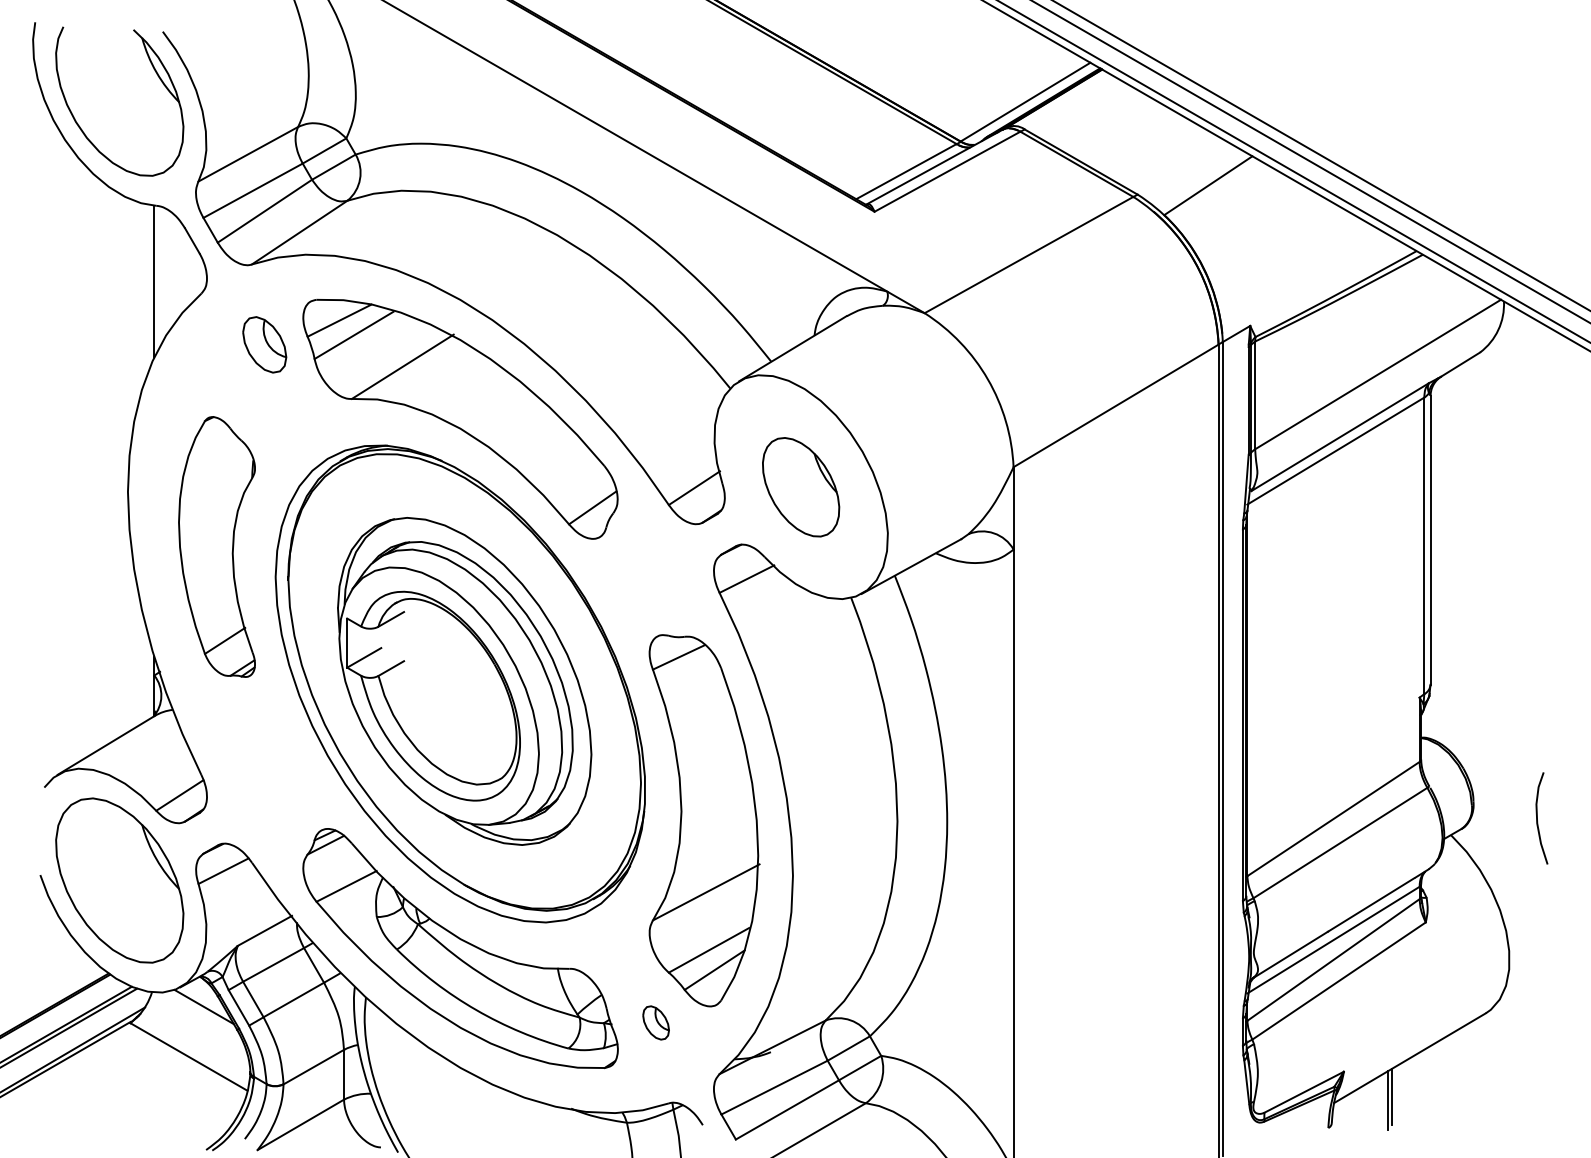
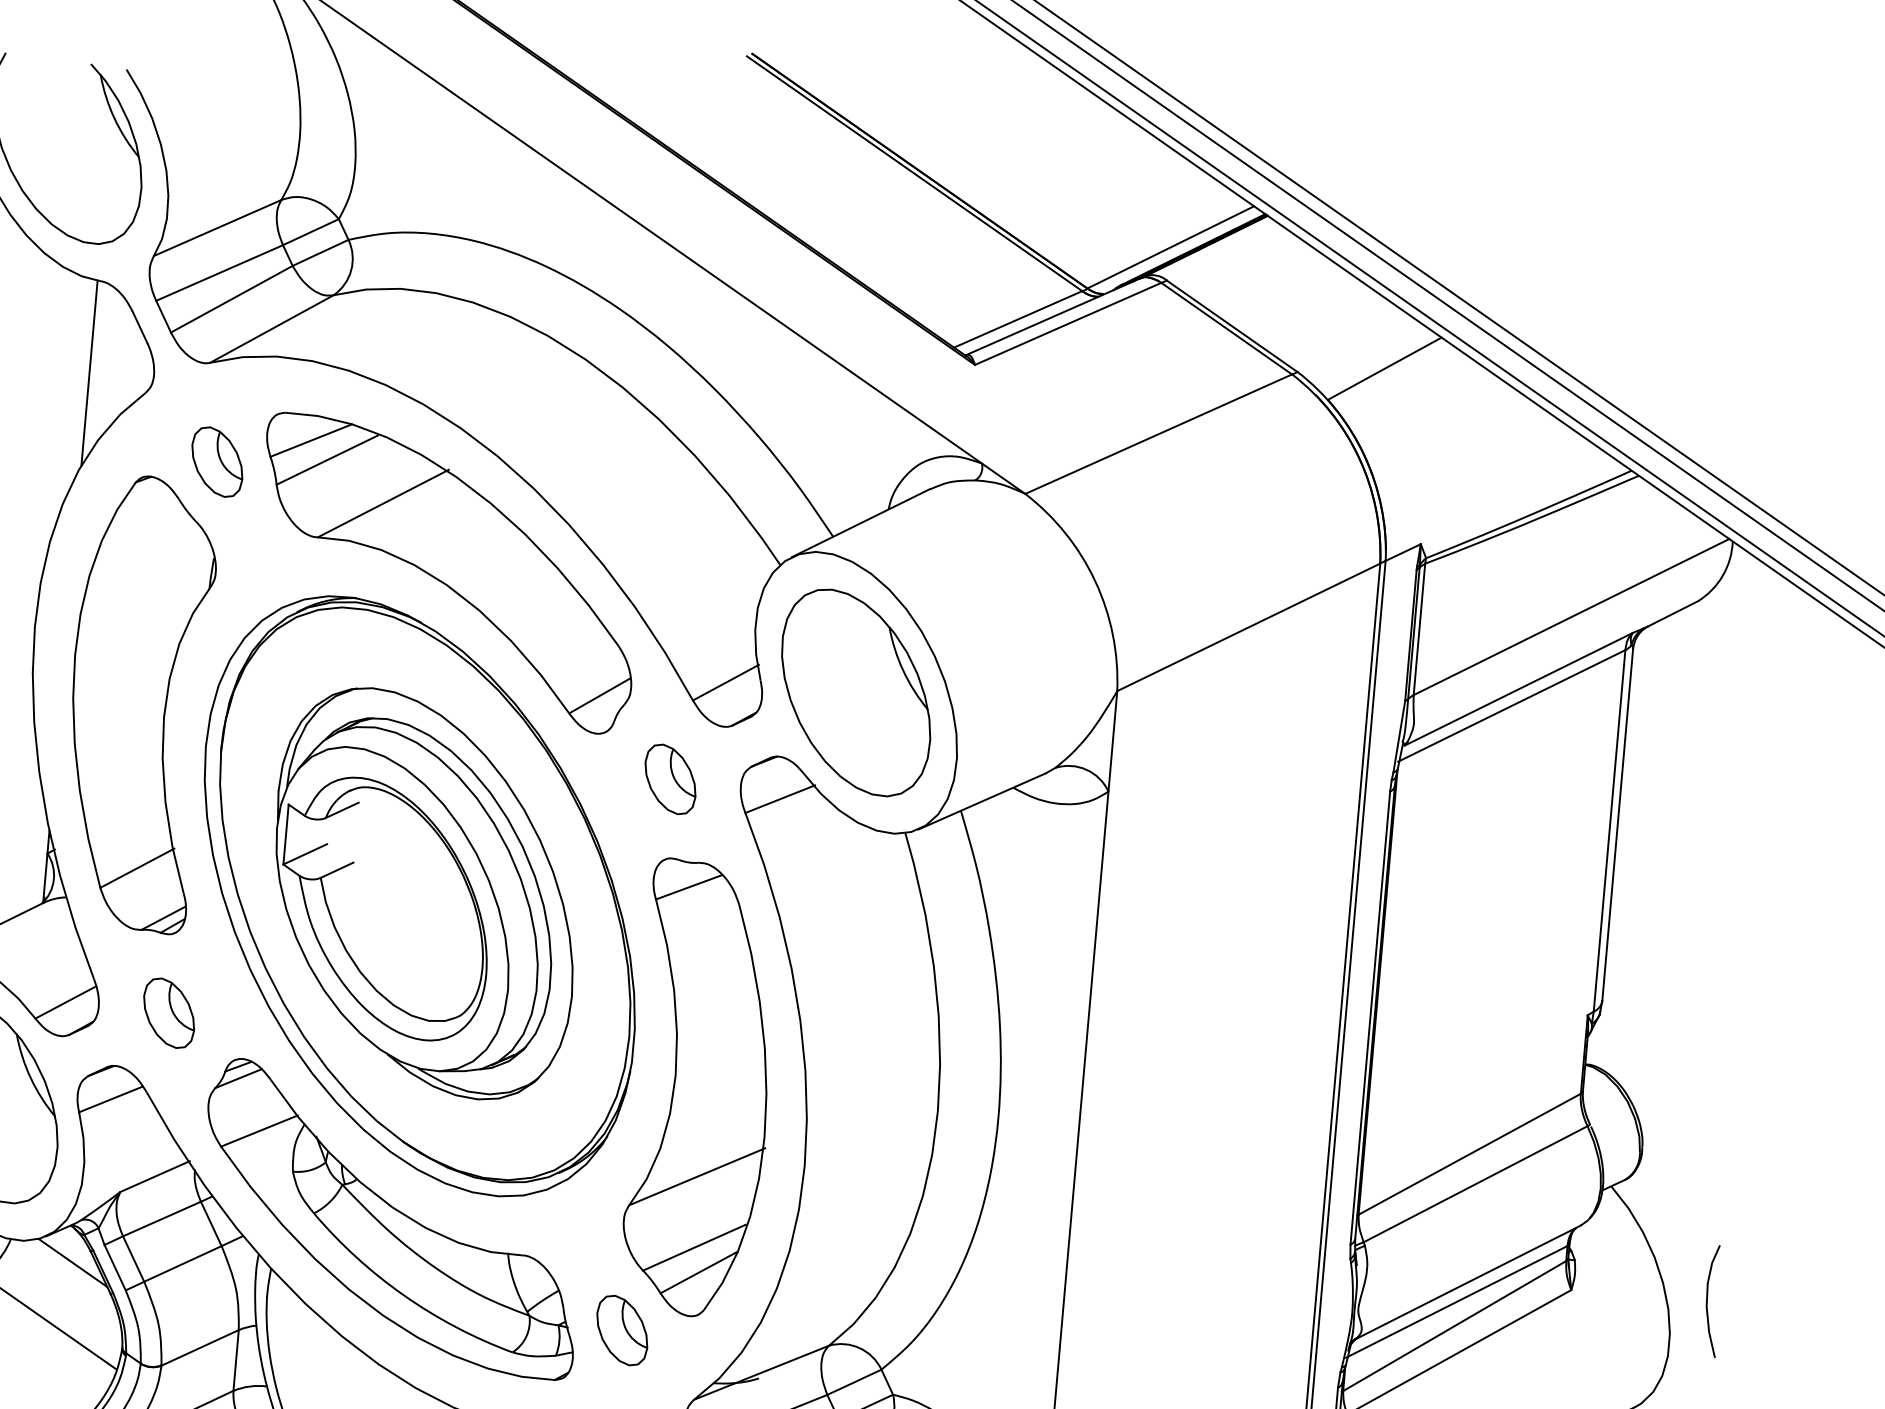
part: (800, 487) -> (855, 693), size x1.67
part: (216, 546) -> (137, 702), size x1.43
part: (655, 570) -> (669, 778), added
part: (264, 796) -> (168, 1012), added
curve: (1537, 818) -> (1707, 1300), moved
part: (655, 1022) -> (621, 1329), size x1.67

